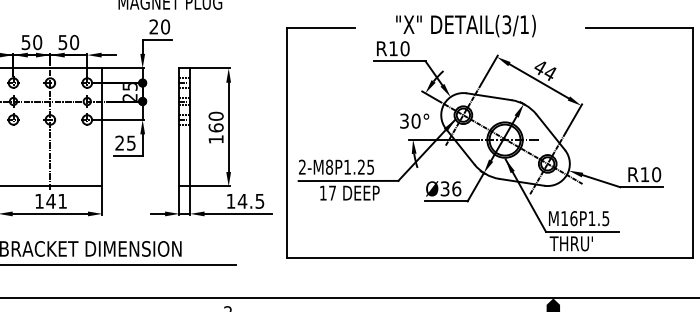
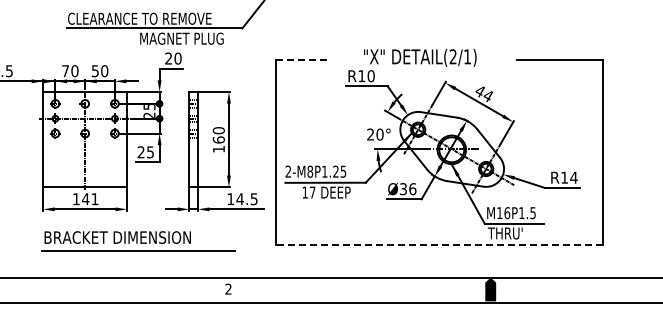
text: (505, 24) -> (452, 56), DETAIL(3/1) -> DETAIL(2/1)
line: (321, 28) -> (303, 59), solid -> dashed
text: (25, 42) -> (65, 71), 50 -> 70
text: (404, 121) -> (370, 134), 30° -> 20°
text: (656, 174) -> (573, 177), R10 -> R14
line: (489, 258) -> (439, 245), solid -> dashed

